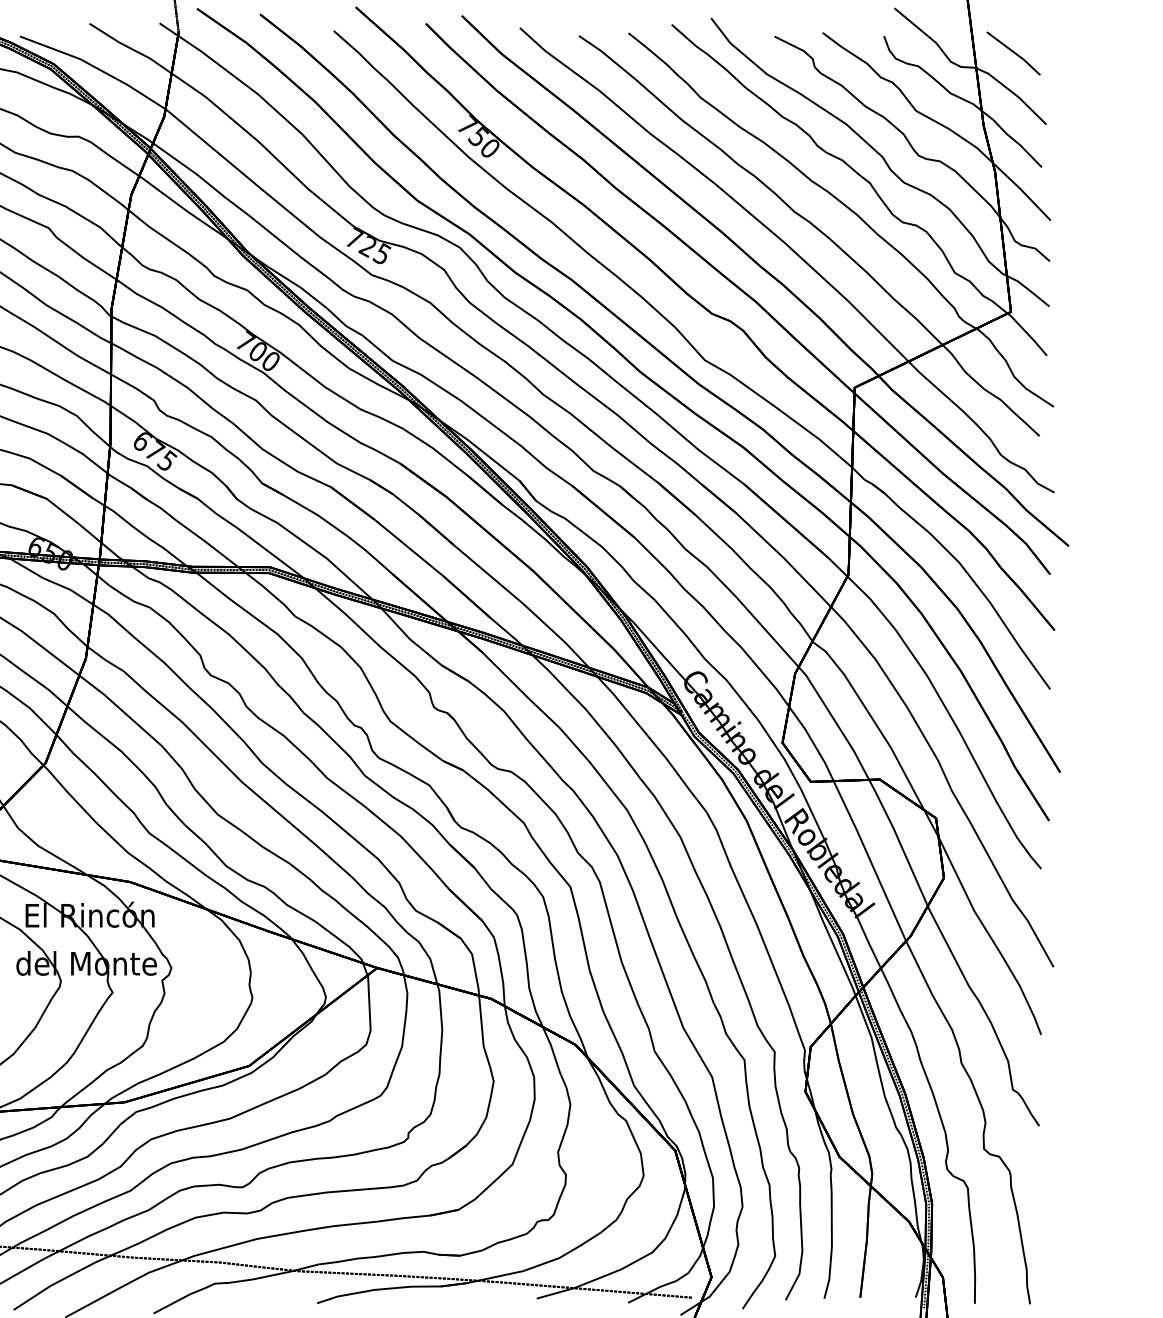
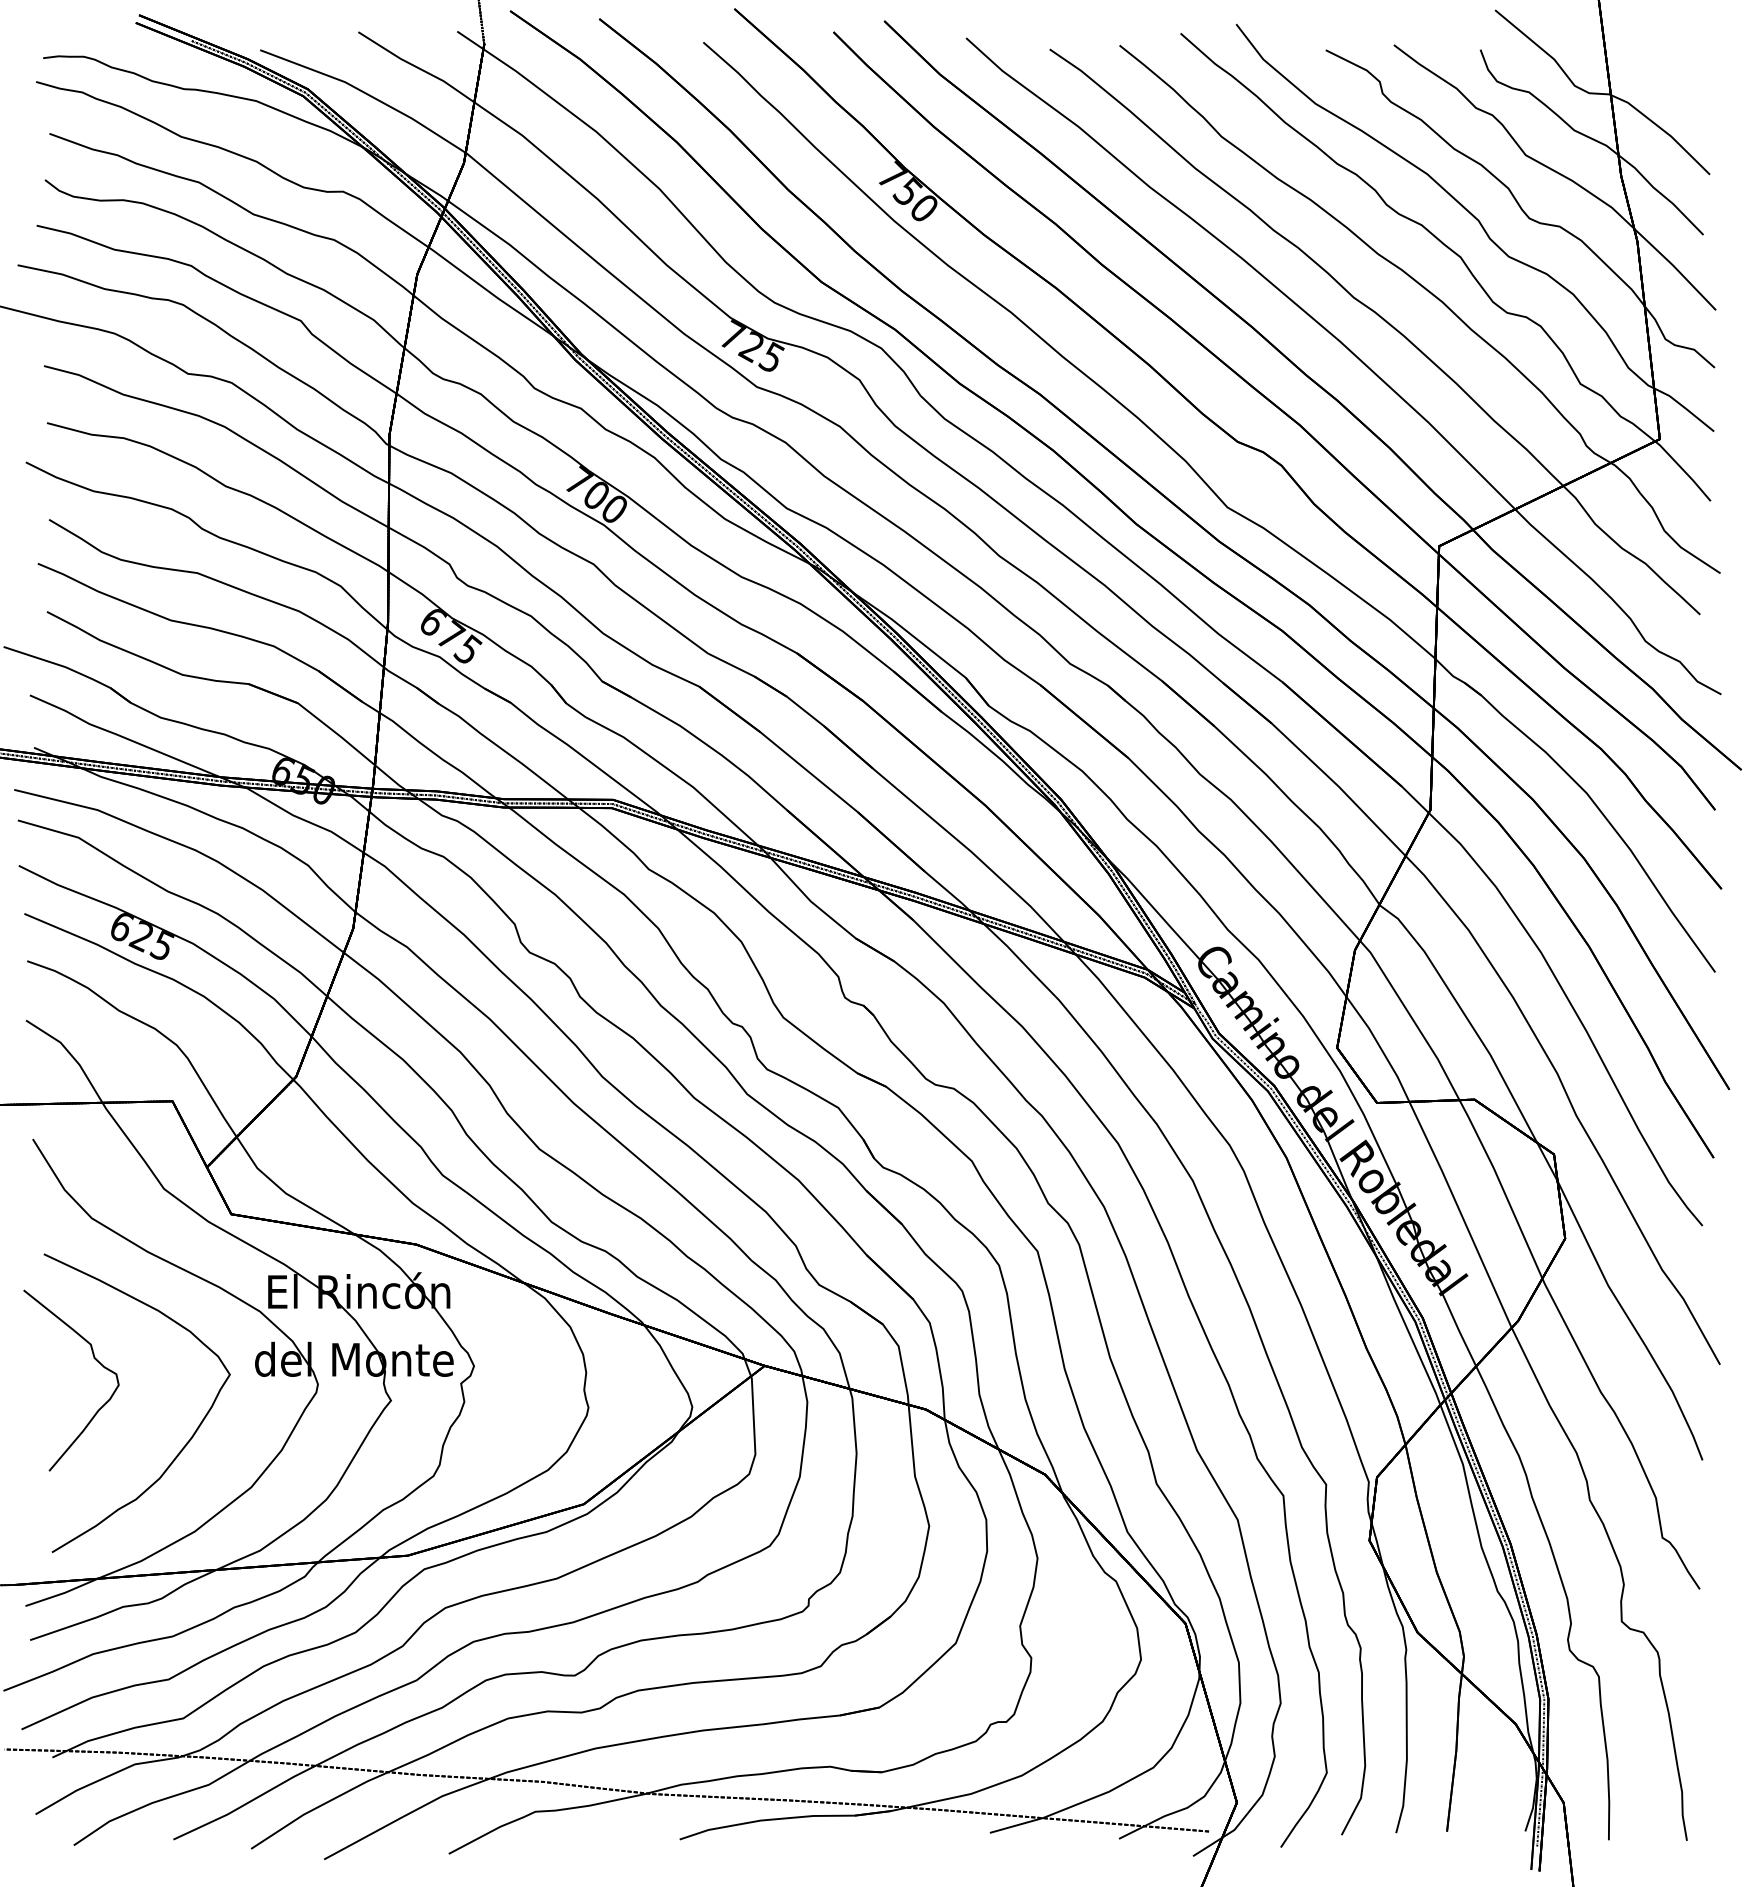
line: (1013, 53) -> (1663, 73), removed

